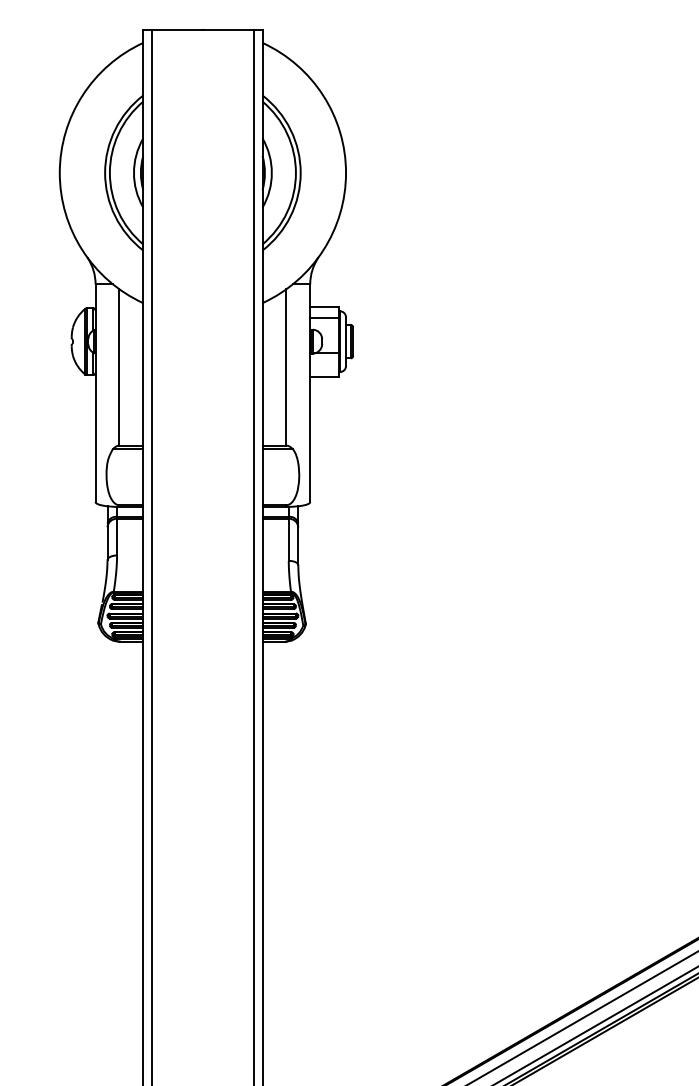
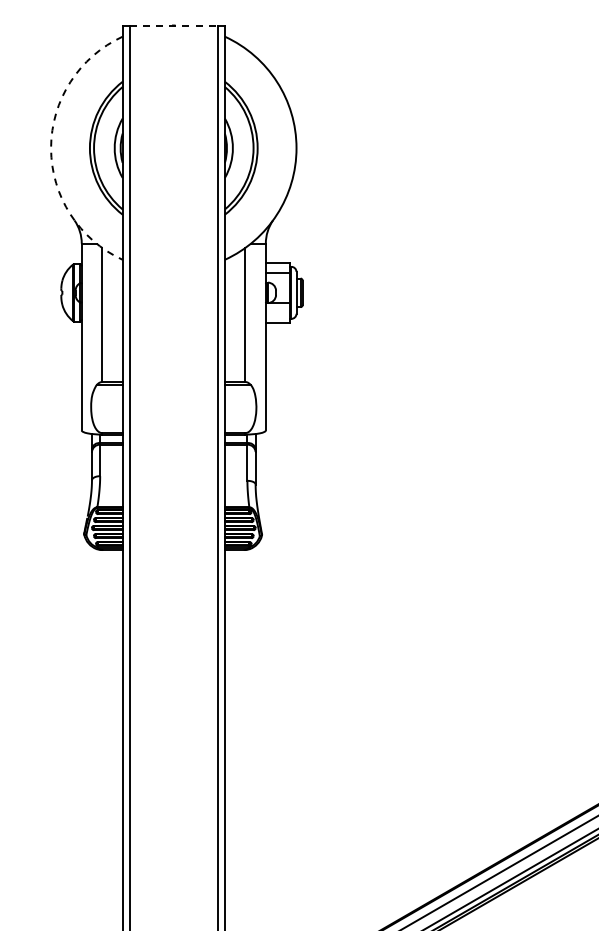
line: (202, 29) -> (173, 25), solid -> dashed
arc: (60, 173) -> (51, 148), solid -> dashed

